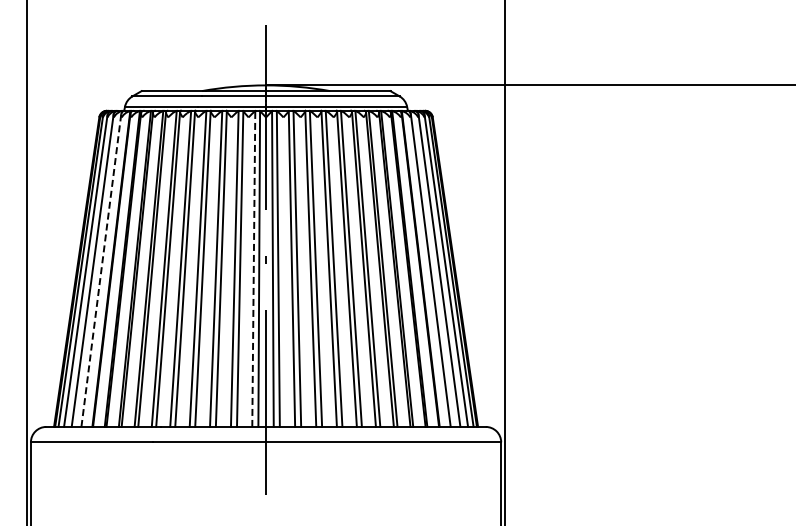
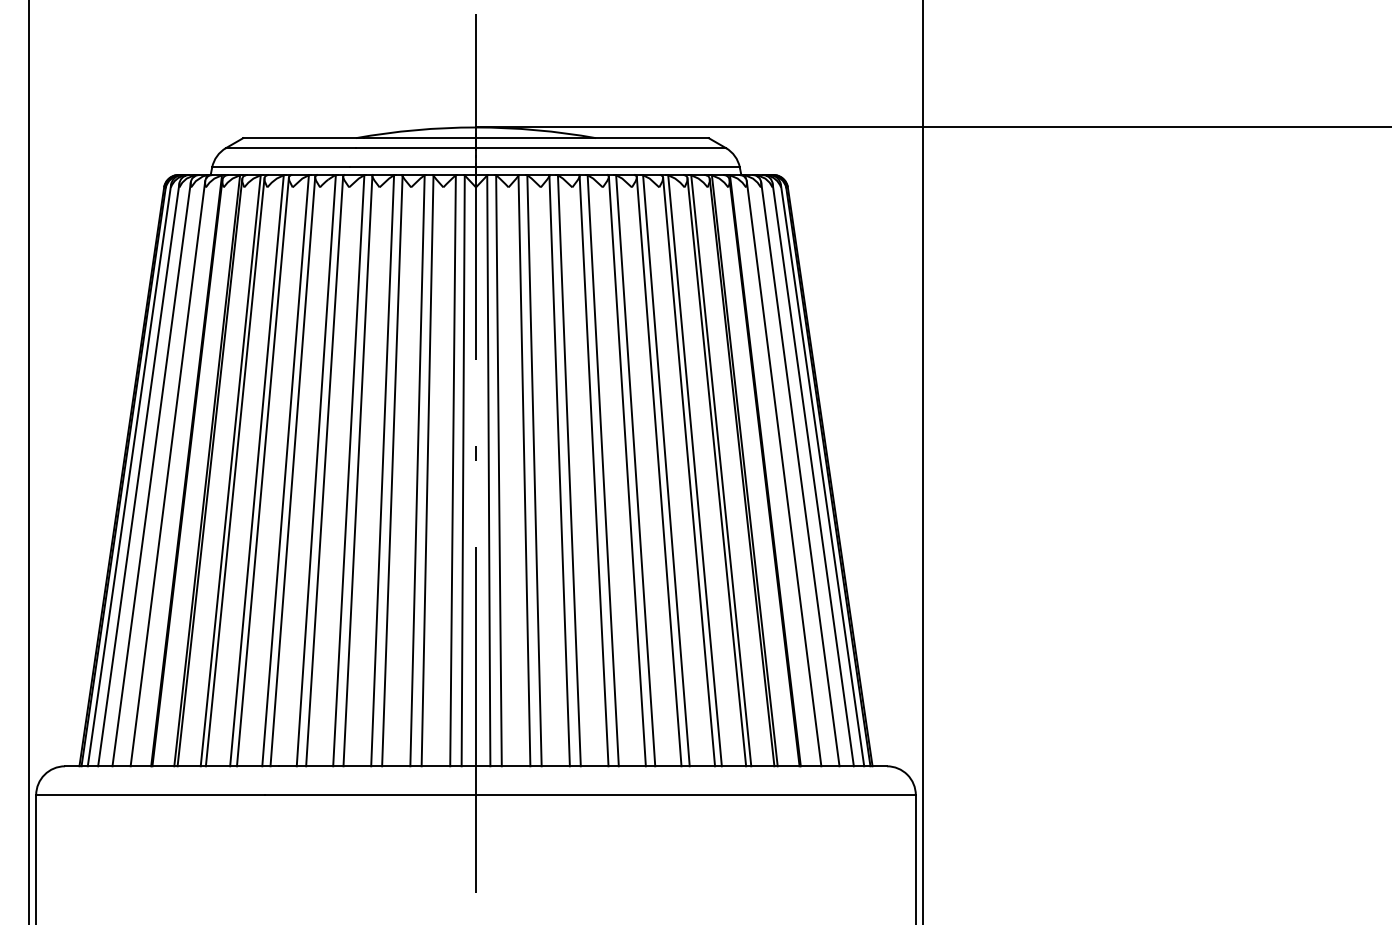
line: (253, 268) -> (452, 469), dashed -> solid
line: (101, 270) -> (168, 473), dashed -> solid

